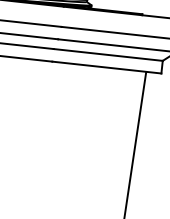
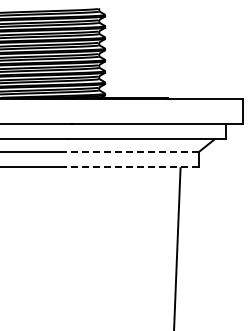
line: (107, 54) -> (131, 151), solid -> dashed
line: (106, 67) -> (131, 167), solid -> dashed

